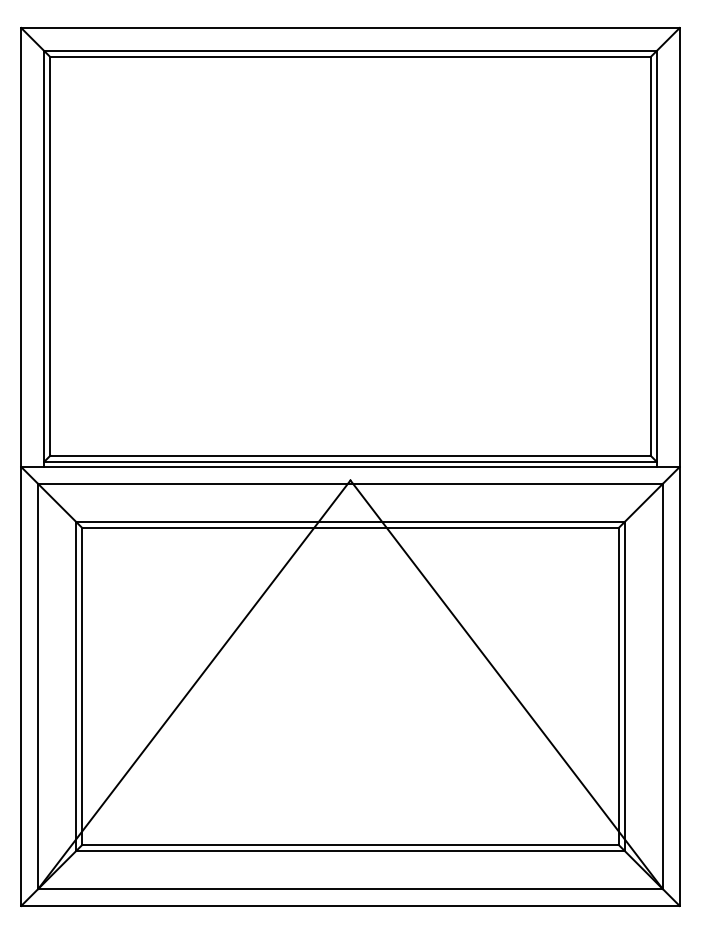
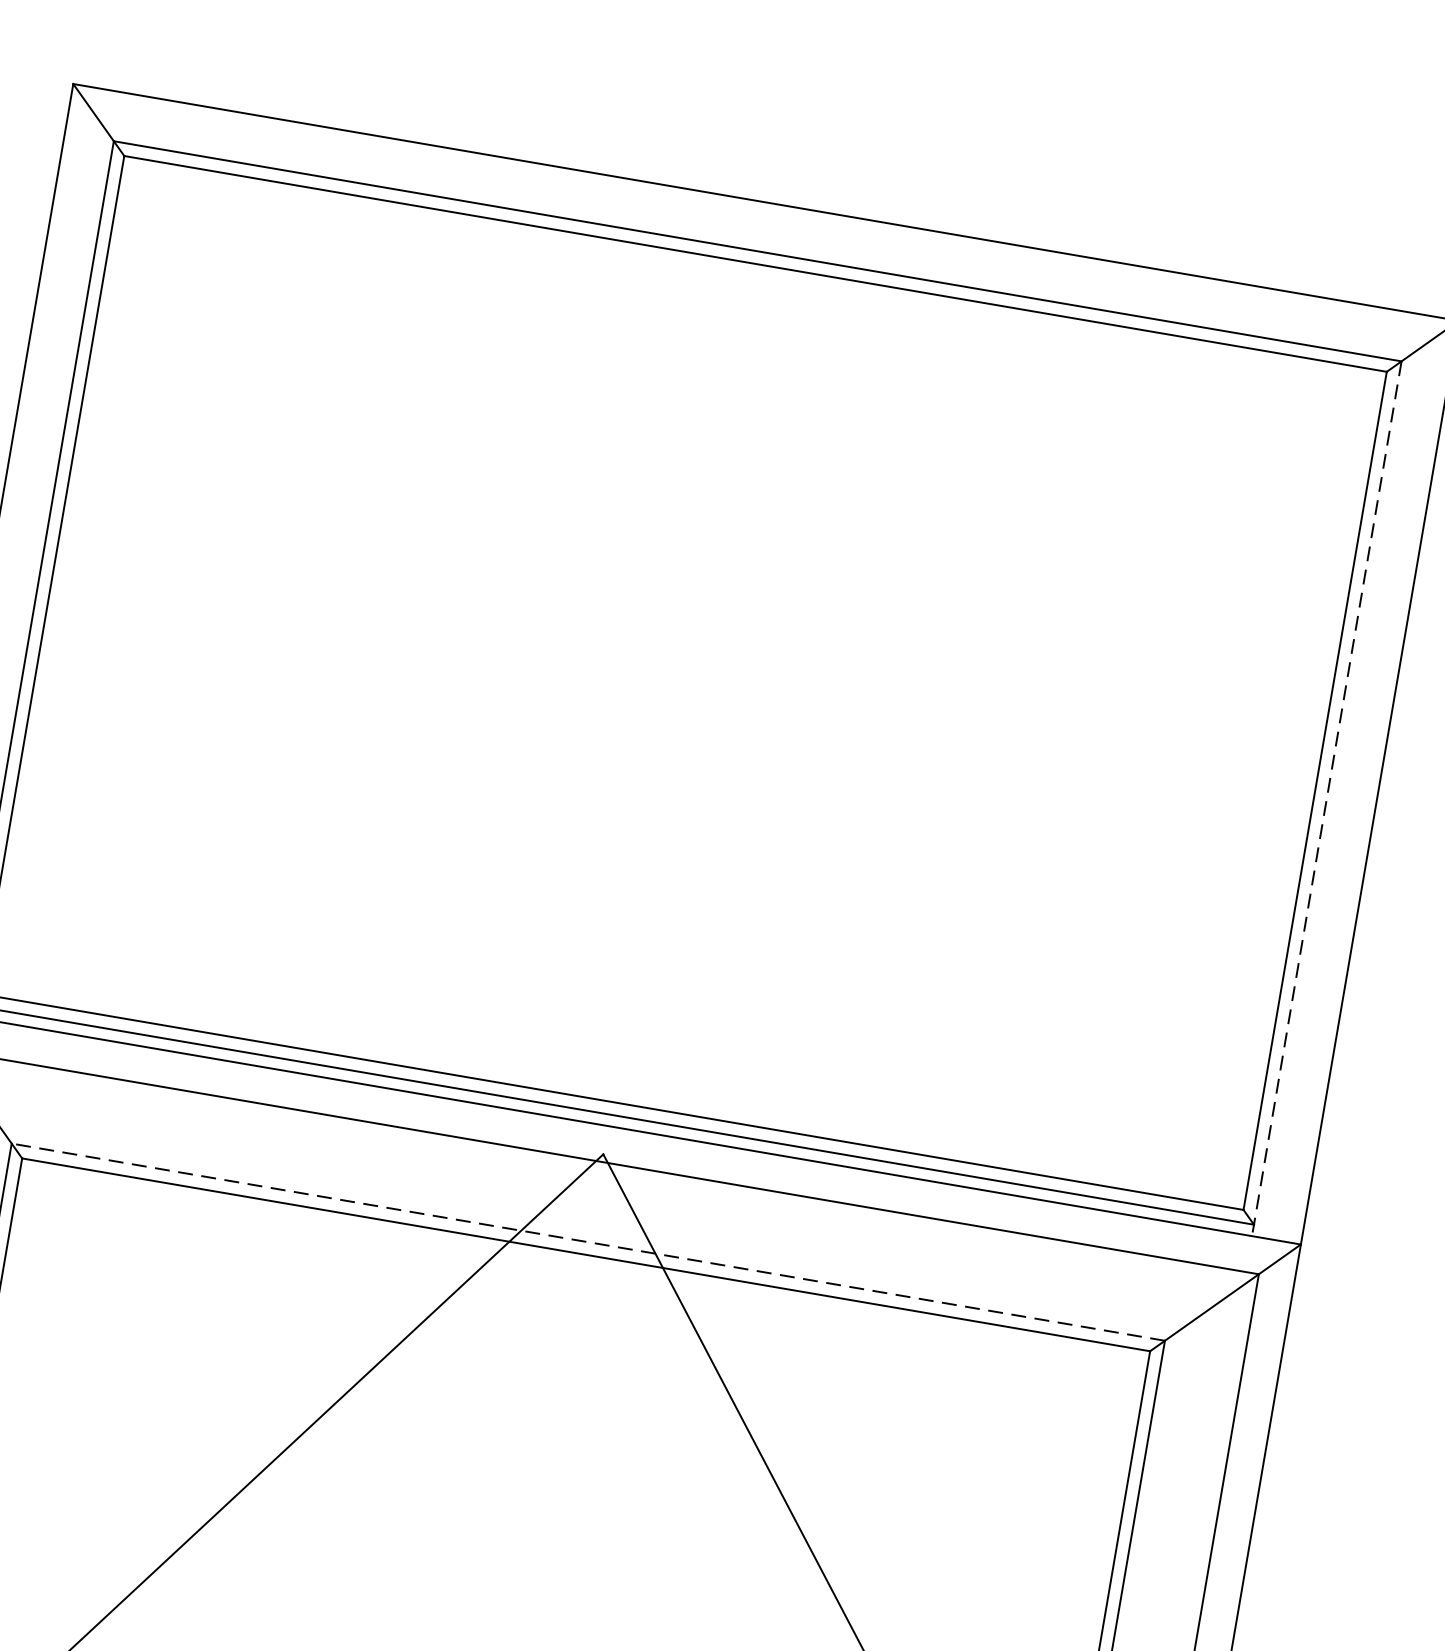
line: (656, 259) -> (1326, 799), solid -> dashed
line: (349, 522) -> (586, 1242), solid -> dashed

